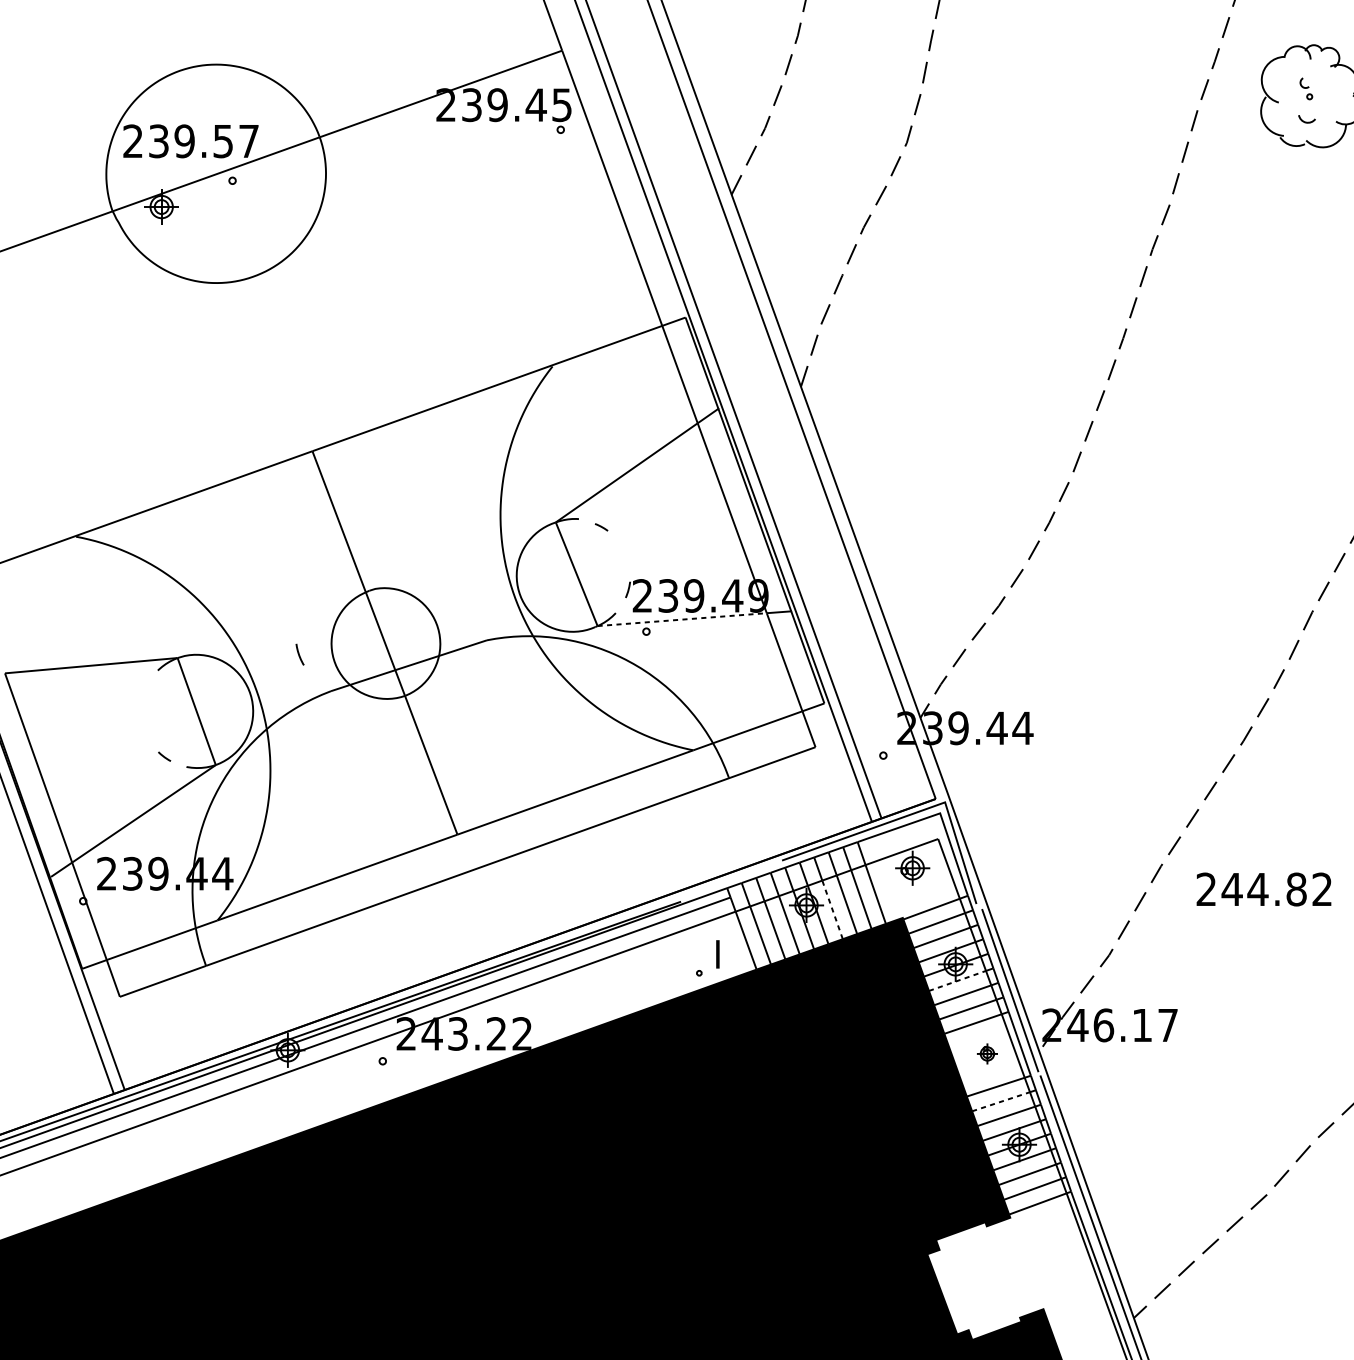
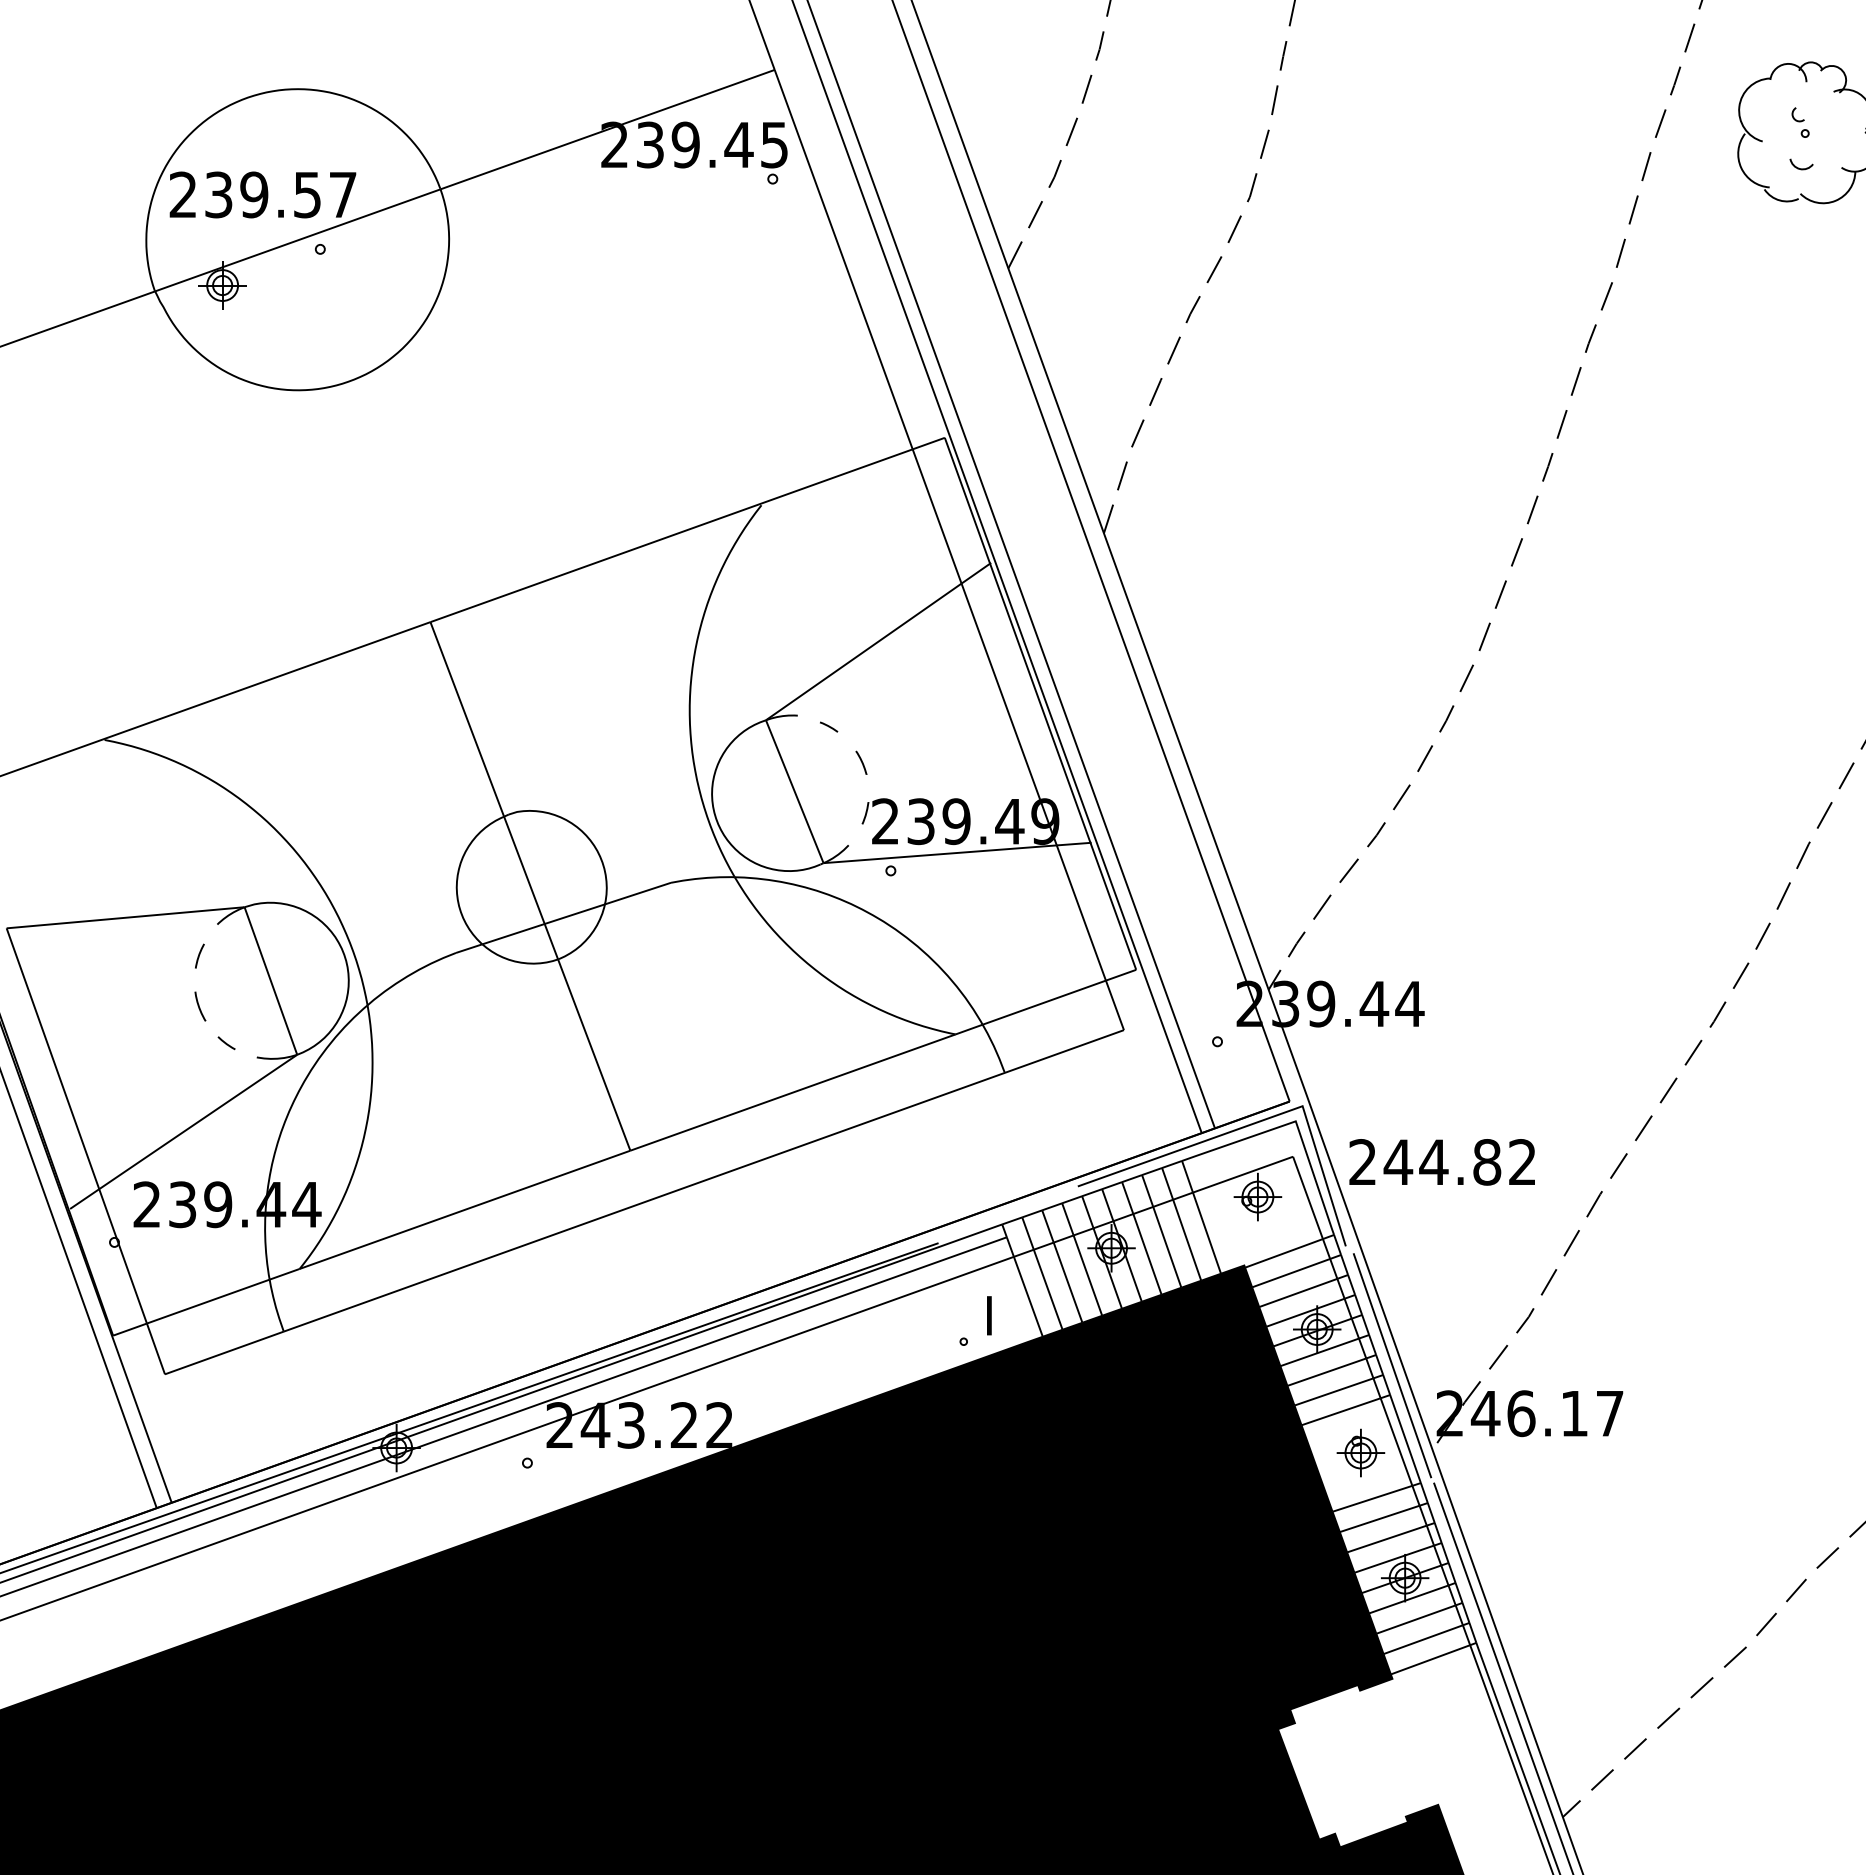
line: (625, 553) -> (861, 762), added
line: (682, 619) -> (940, 854), dashed -> solid
curve: (299, 654) -> (199, 1006), moved
line: (144, 693) -> (199, 955), added
text: (1263, 889) -> (1441, 1162), moved
line: (832, 909) -> (1147, 1254), dashed -> solid
line: (957, 981) -> (1319, 1352), dashed -> solid
part: (987, 1053) -> (1360, 1452), size x1.67
line: (1001, 1101) -> (1380, 1518), dashed -> solid

